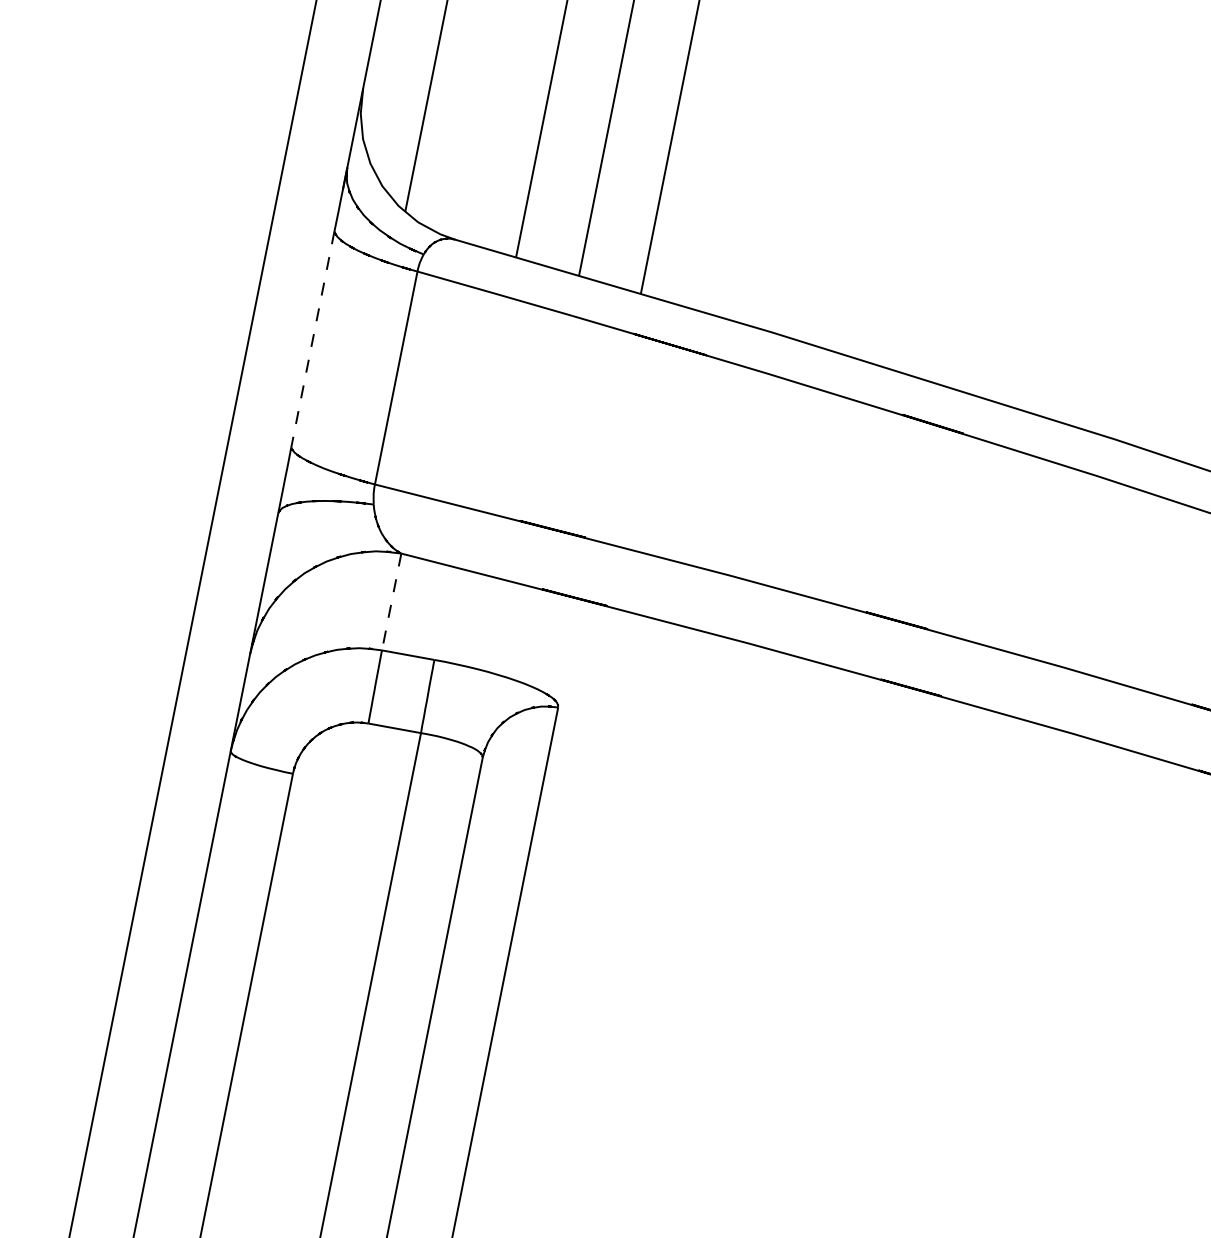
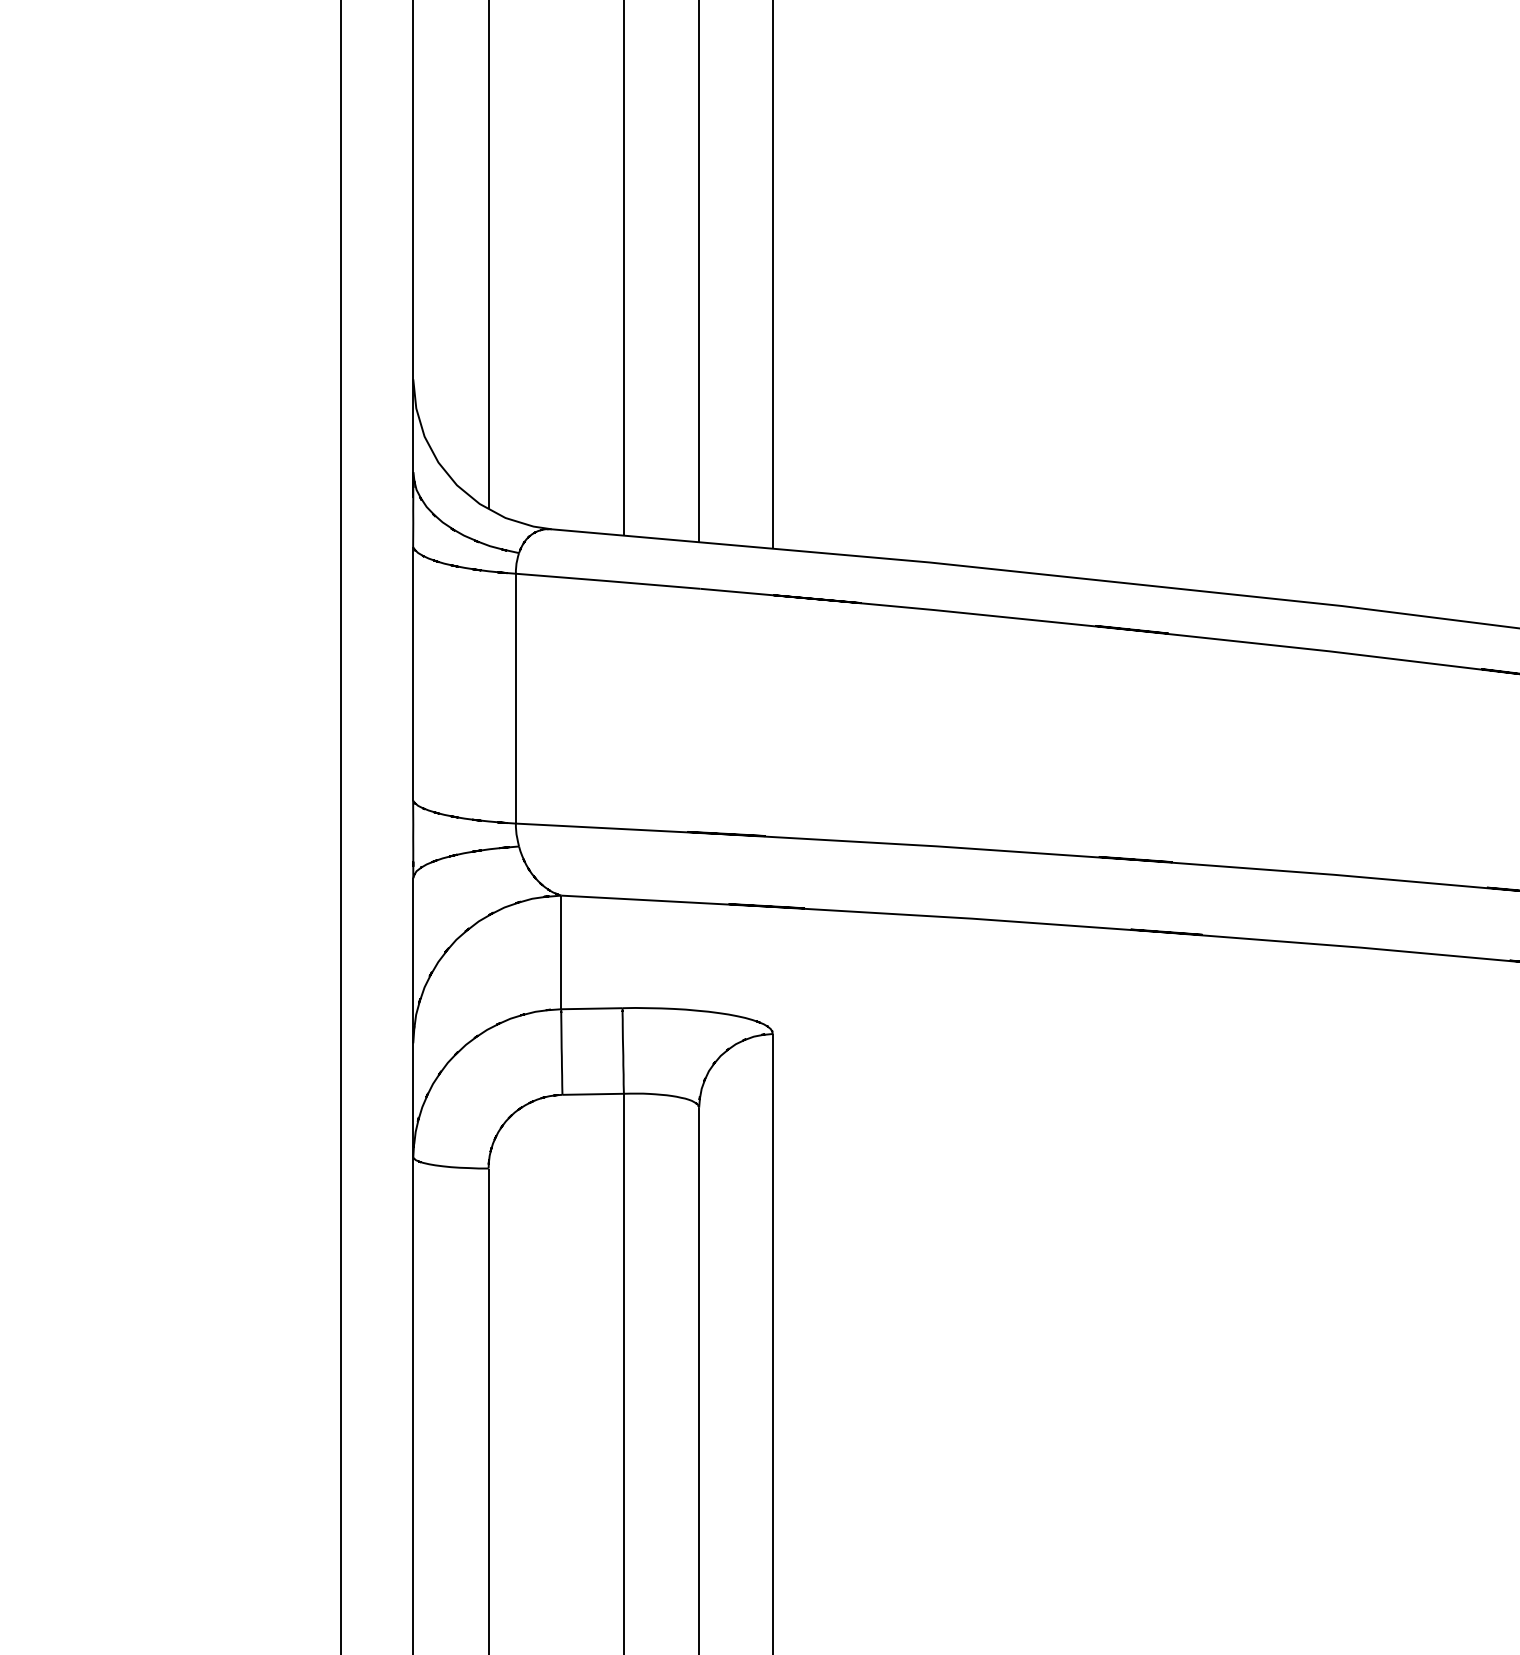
line: (313, 339) -> (413, 673), dashed -> solid
line: (391, 602) -> (561, 952), dashed -> solid

